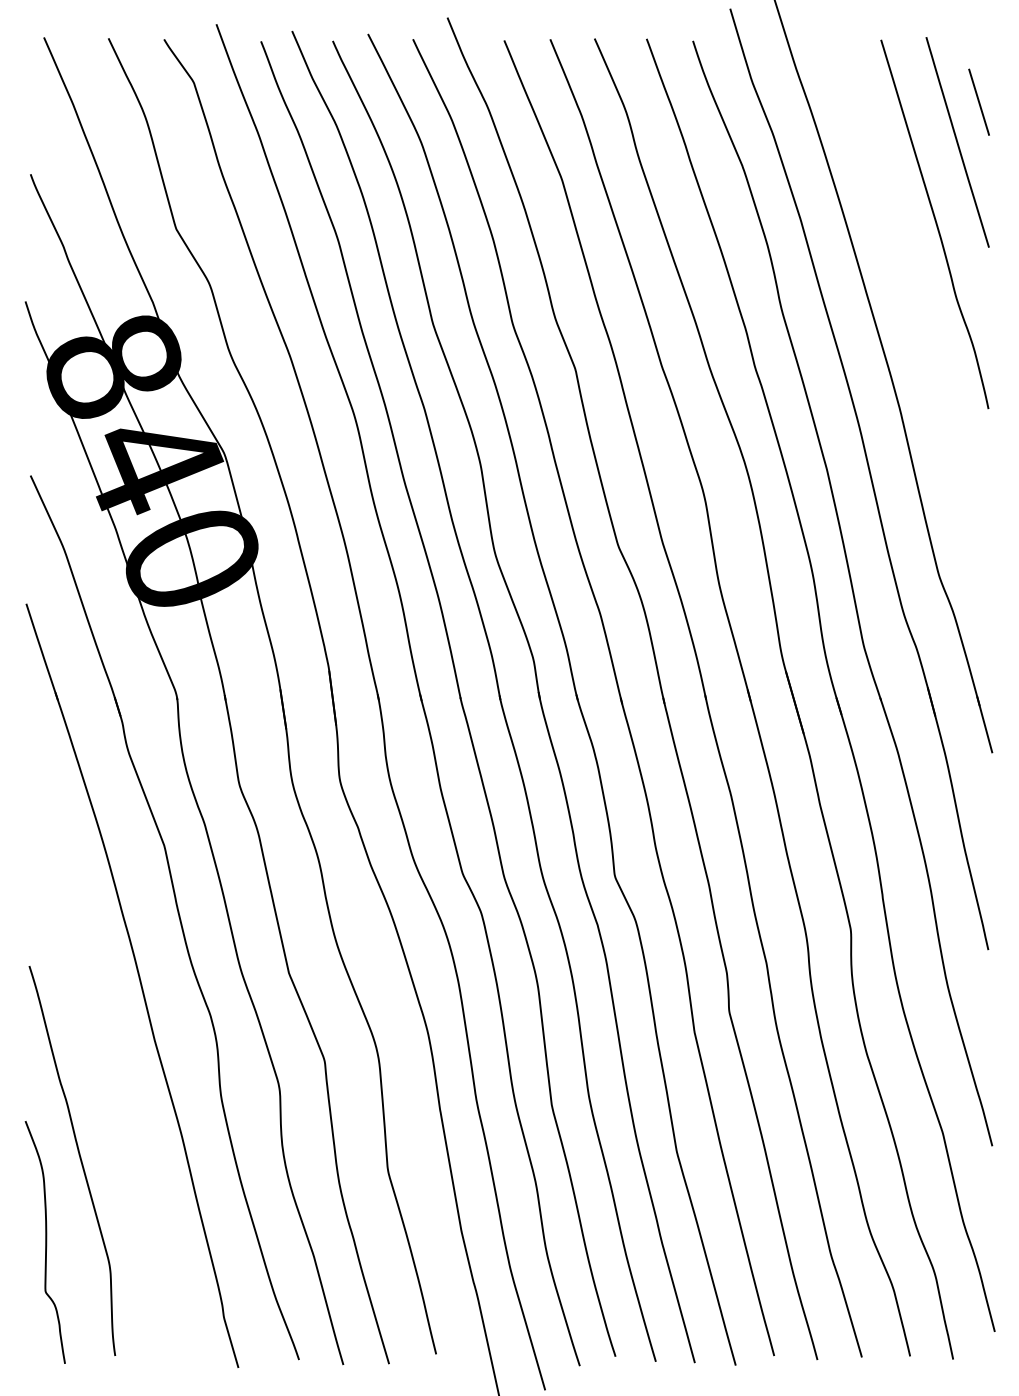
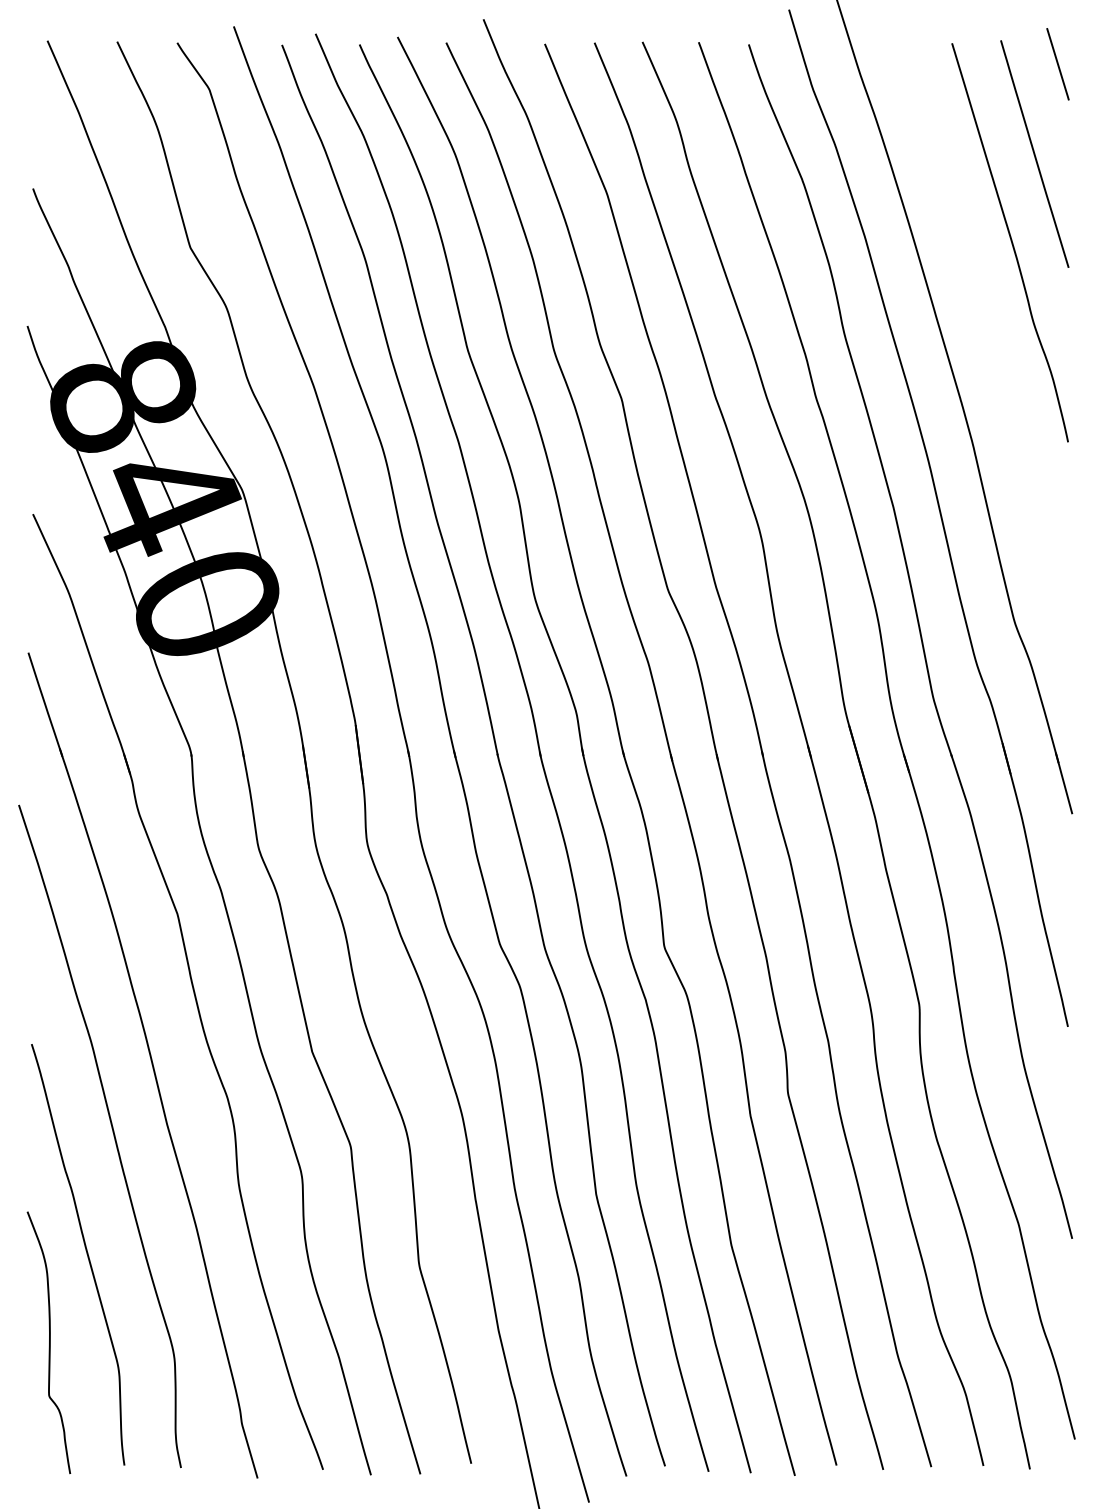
line: (978, 101) -> (1057, 63), moved
curve: (104, 1049) -> (112, 1134), added

